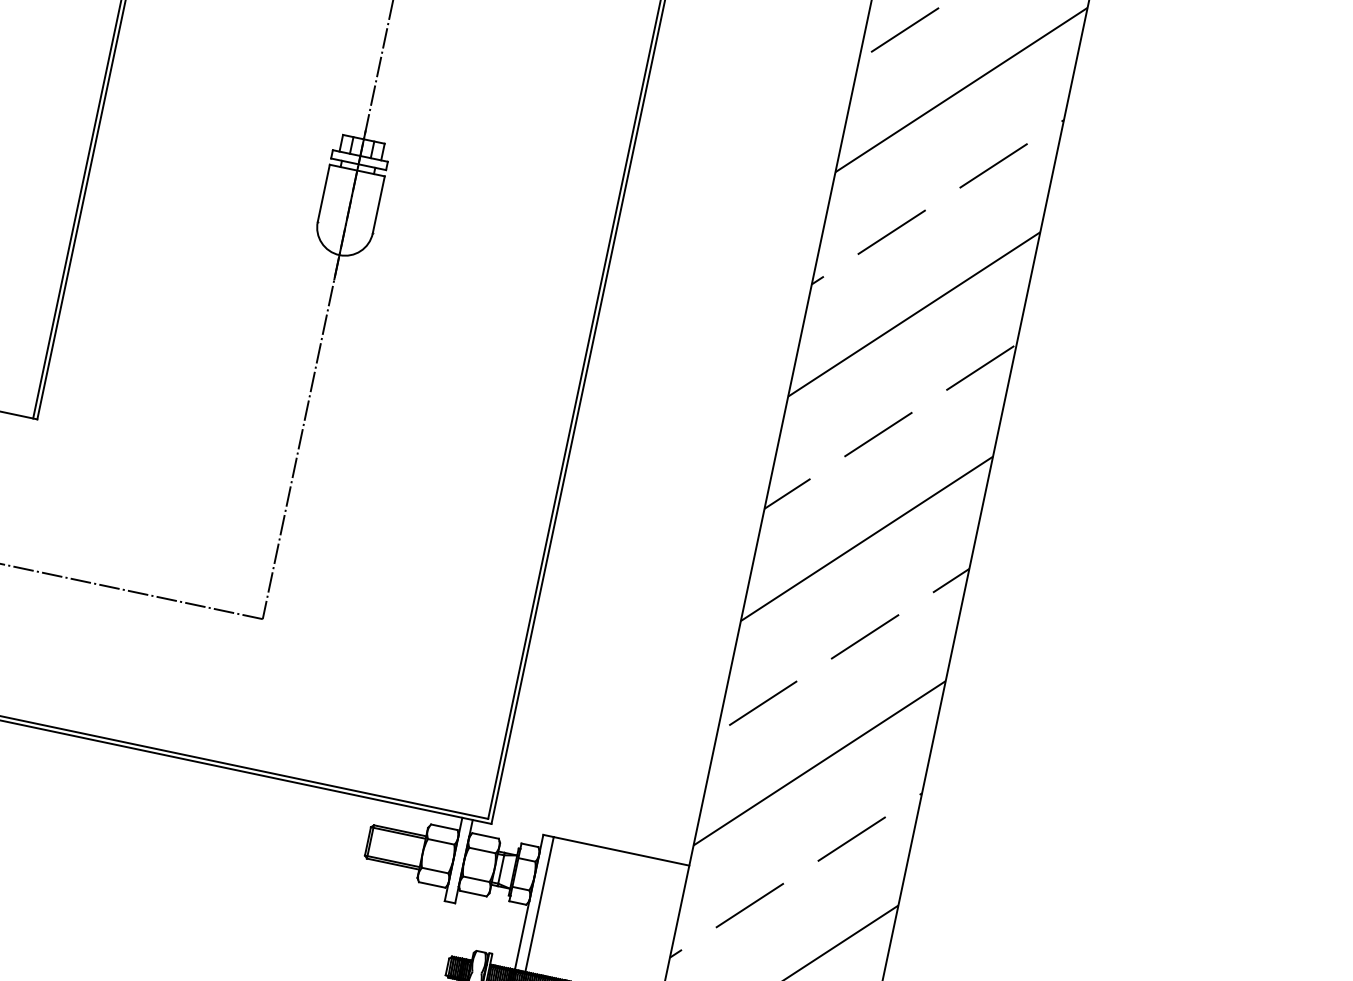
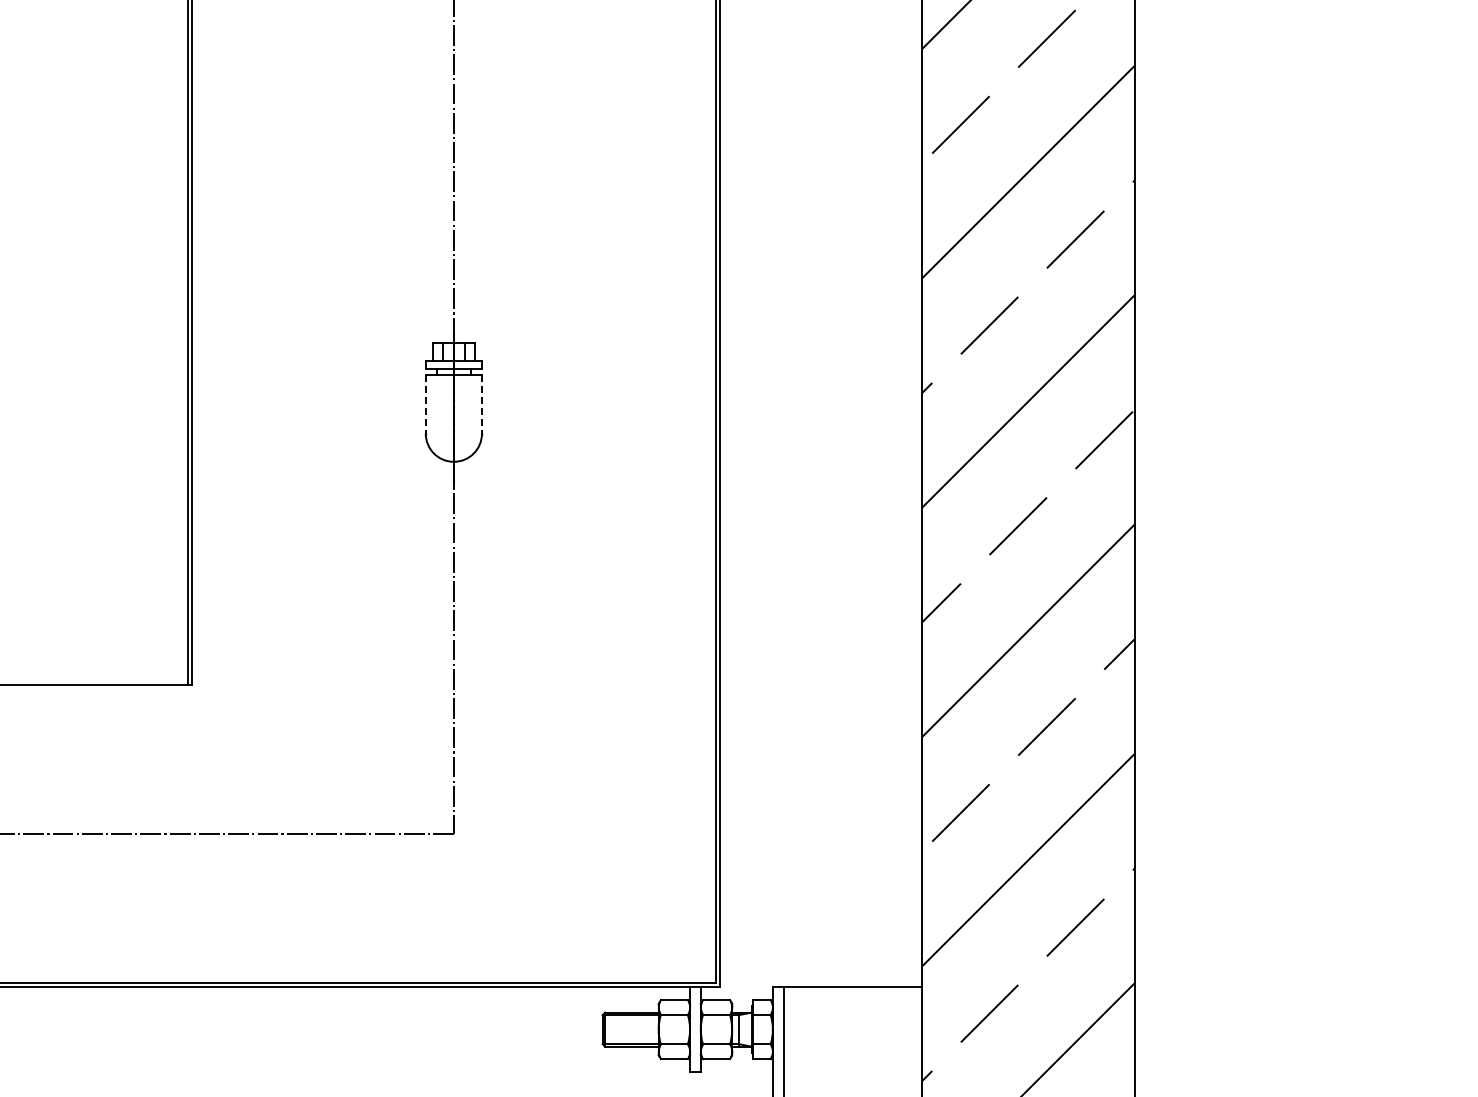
line: (323, 194) -> (425, 405), solid -> dashed
line: (378, 205) -> (481, 405), solid -> dashed

